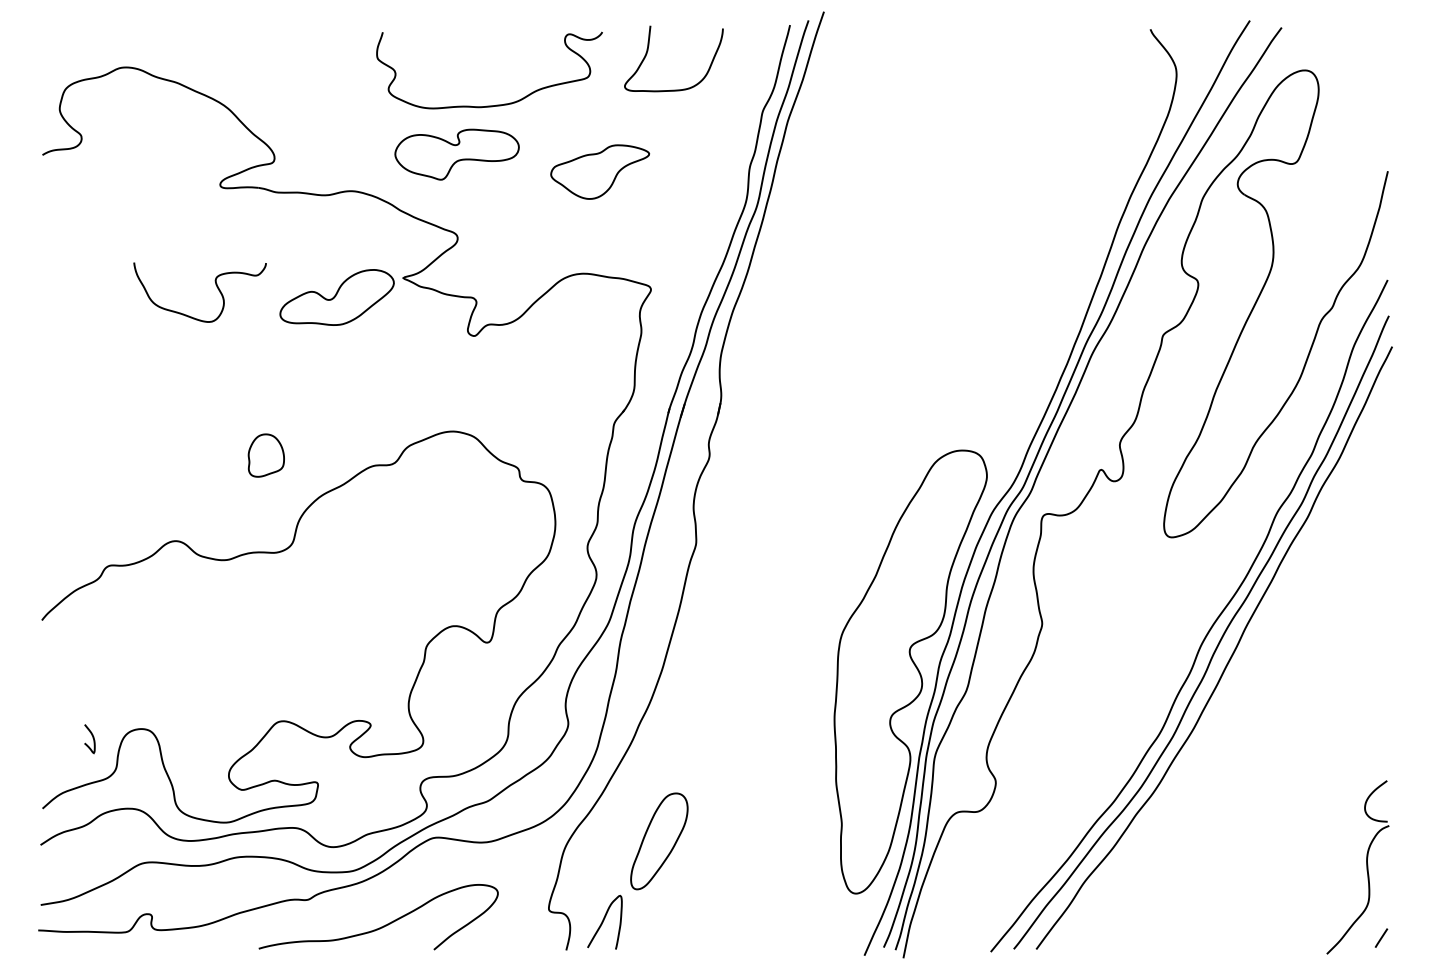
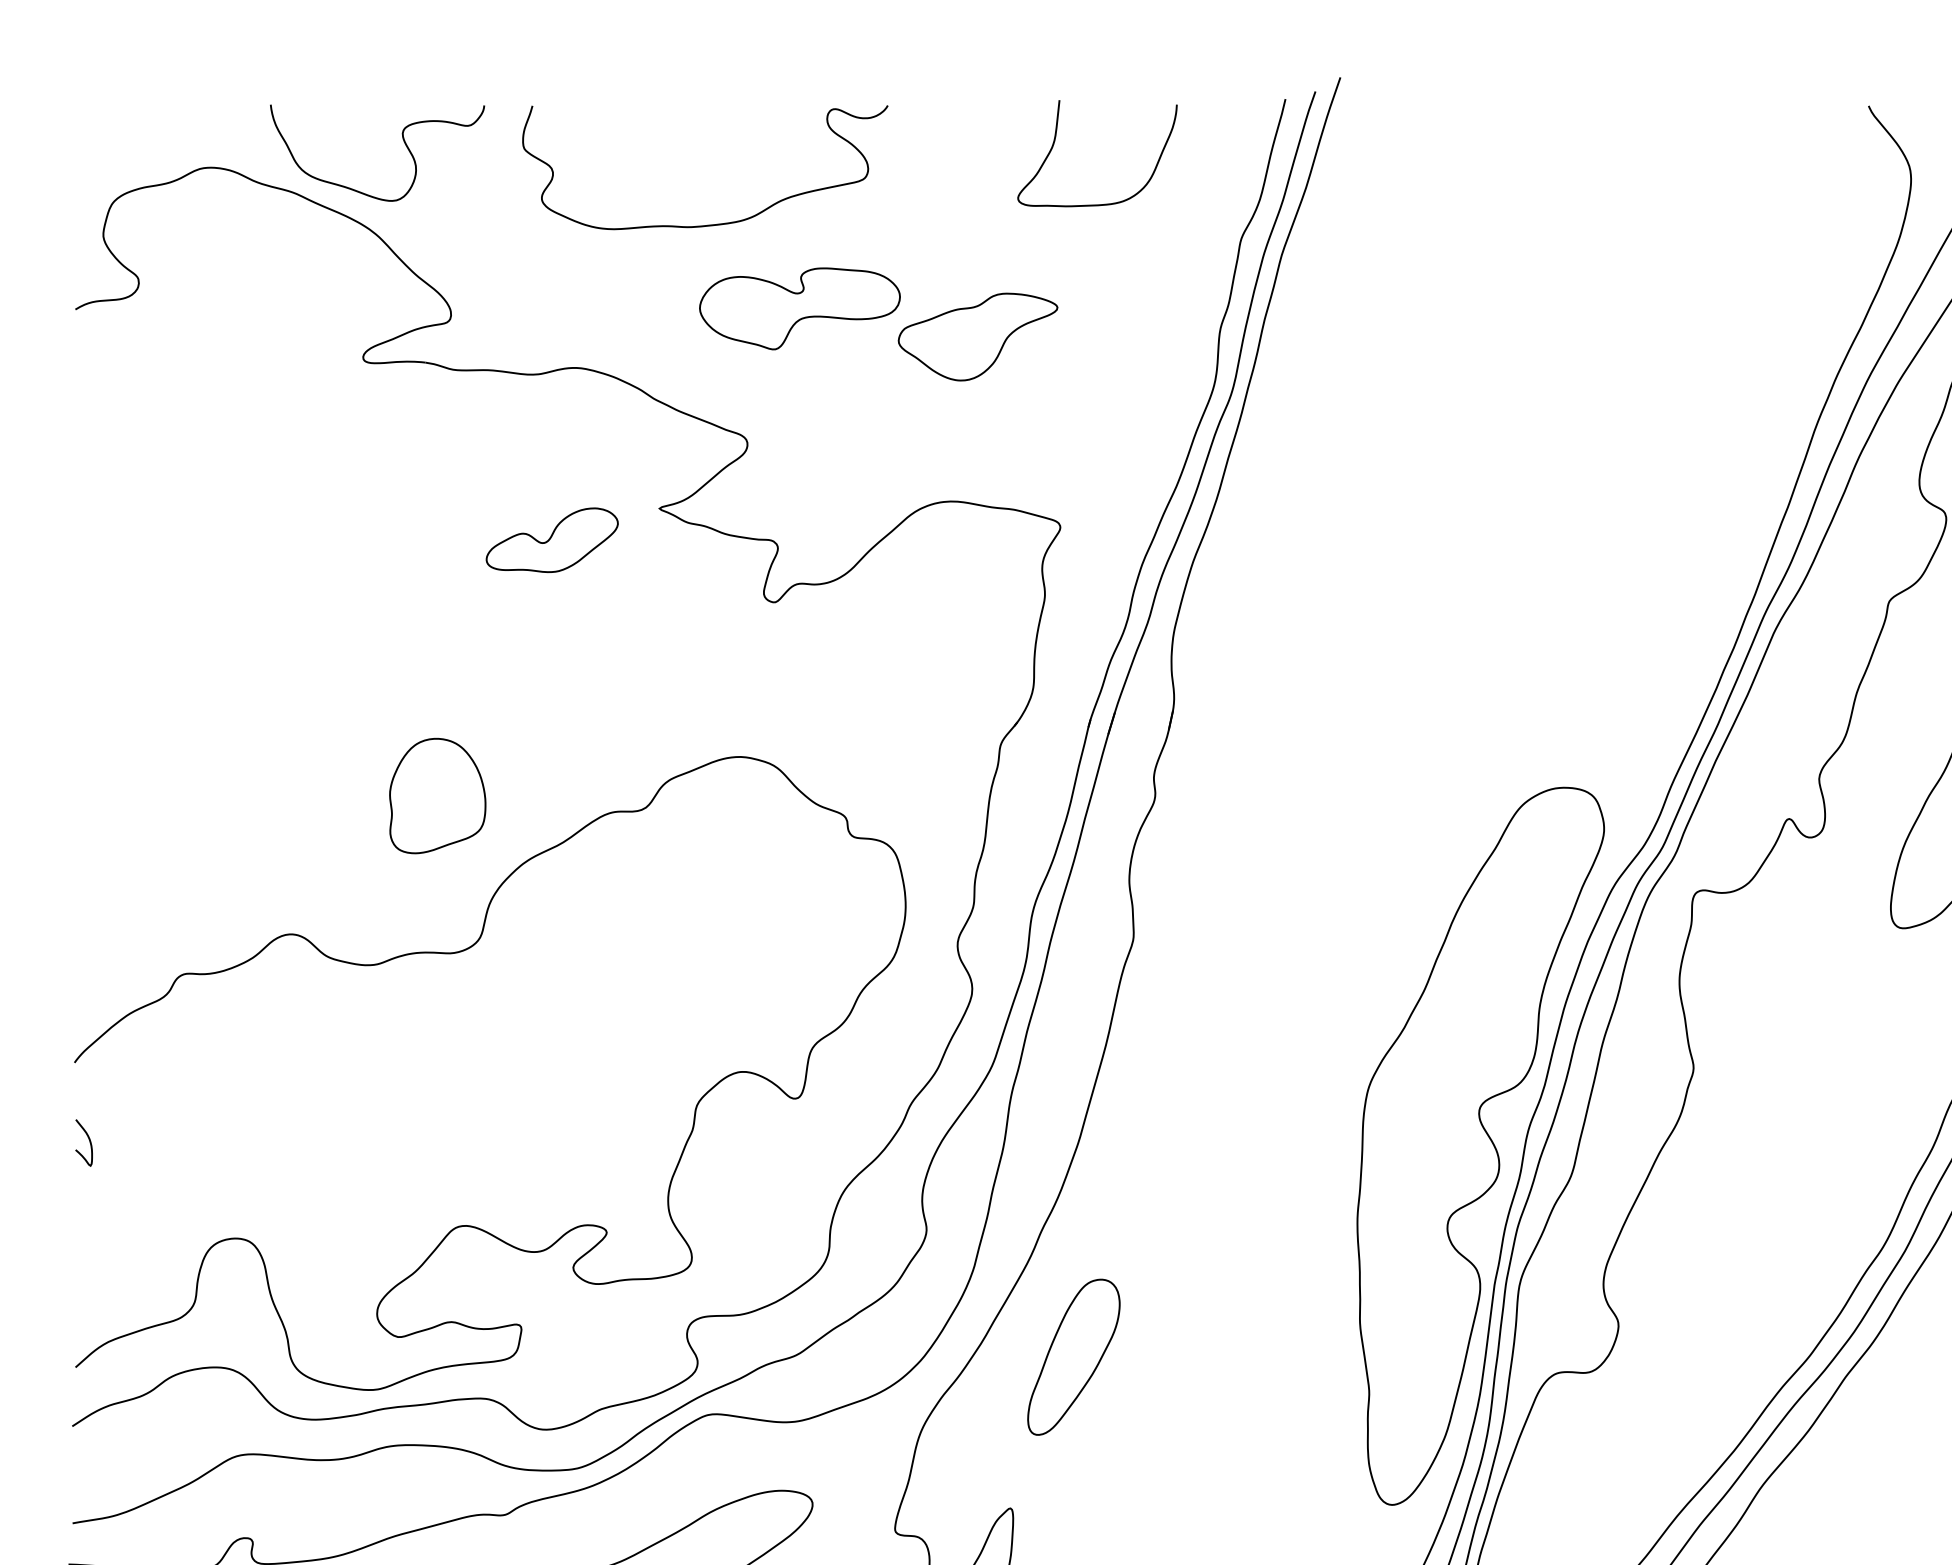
curve: (496, 104) -> (716, 222), moved
part: (456, 154) -> (798, 308), moved
curve: (216, 287) -> (404, 145), moved
part: (336, 297) -> (551, 540), size x0.71
part: (266, 455) -> (438, 795), size x1.67
curve: (92, 738) -> (88, 1142), moved
part: (659, 841) -> (1074, 1357), moved

